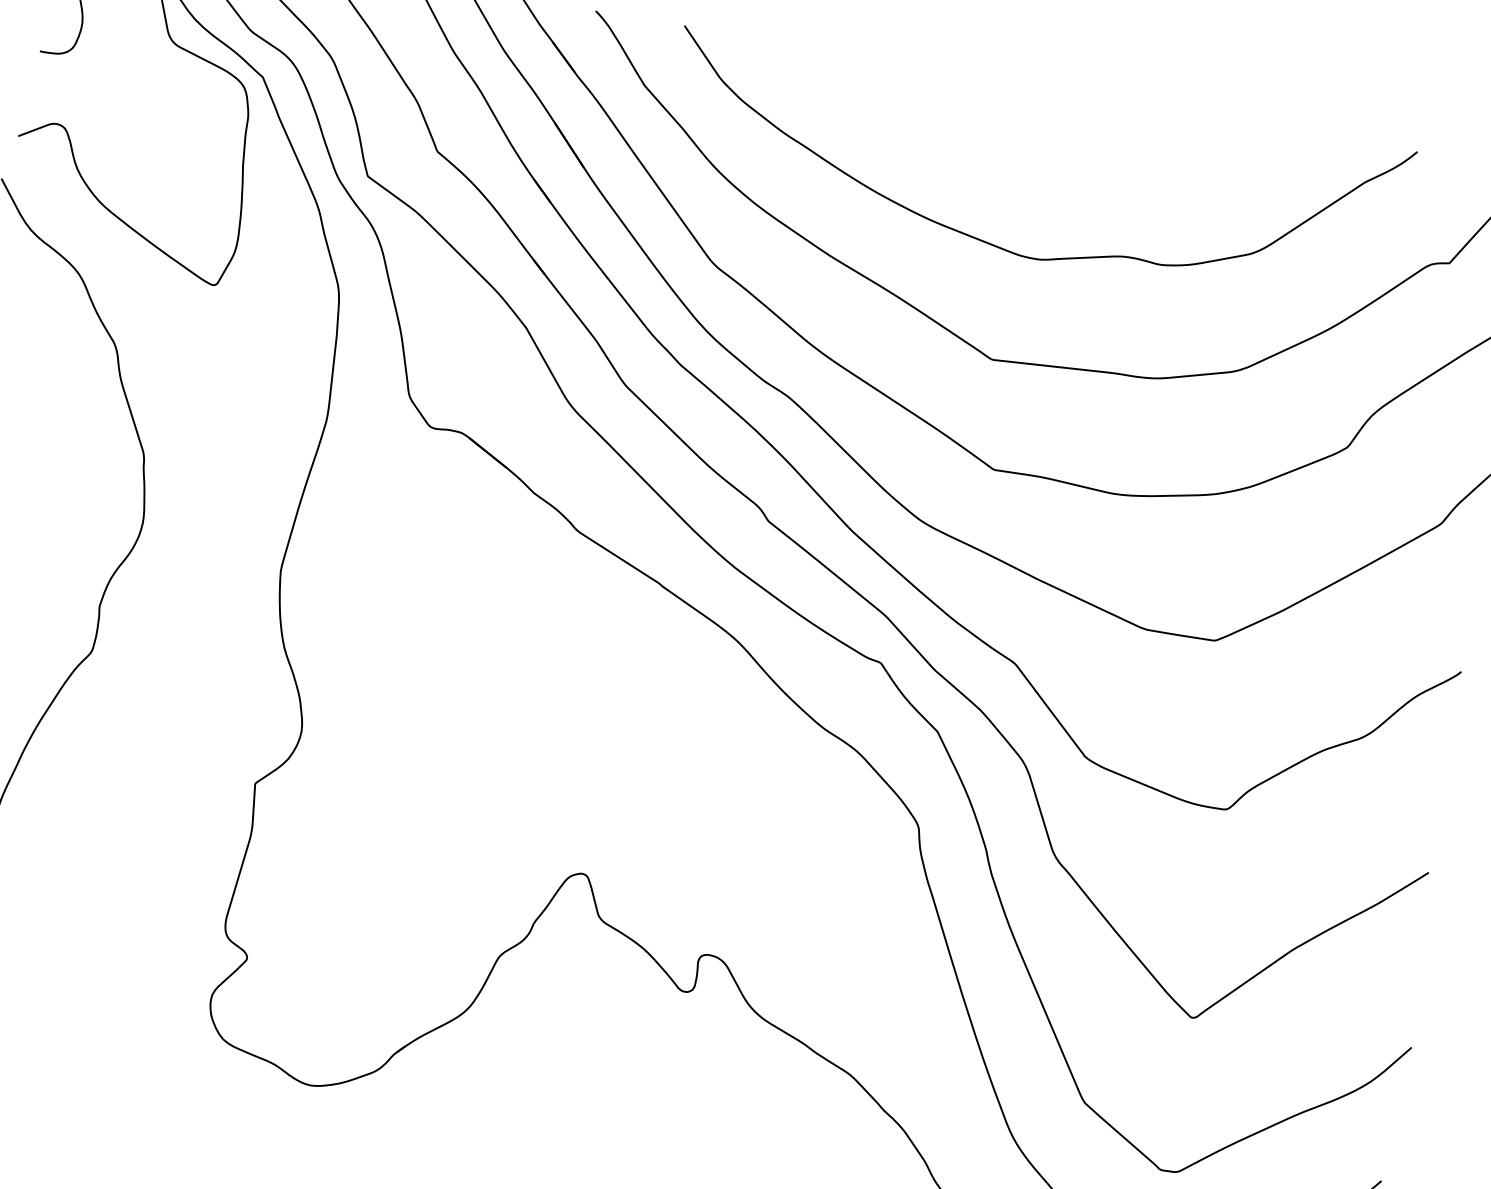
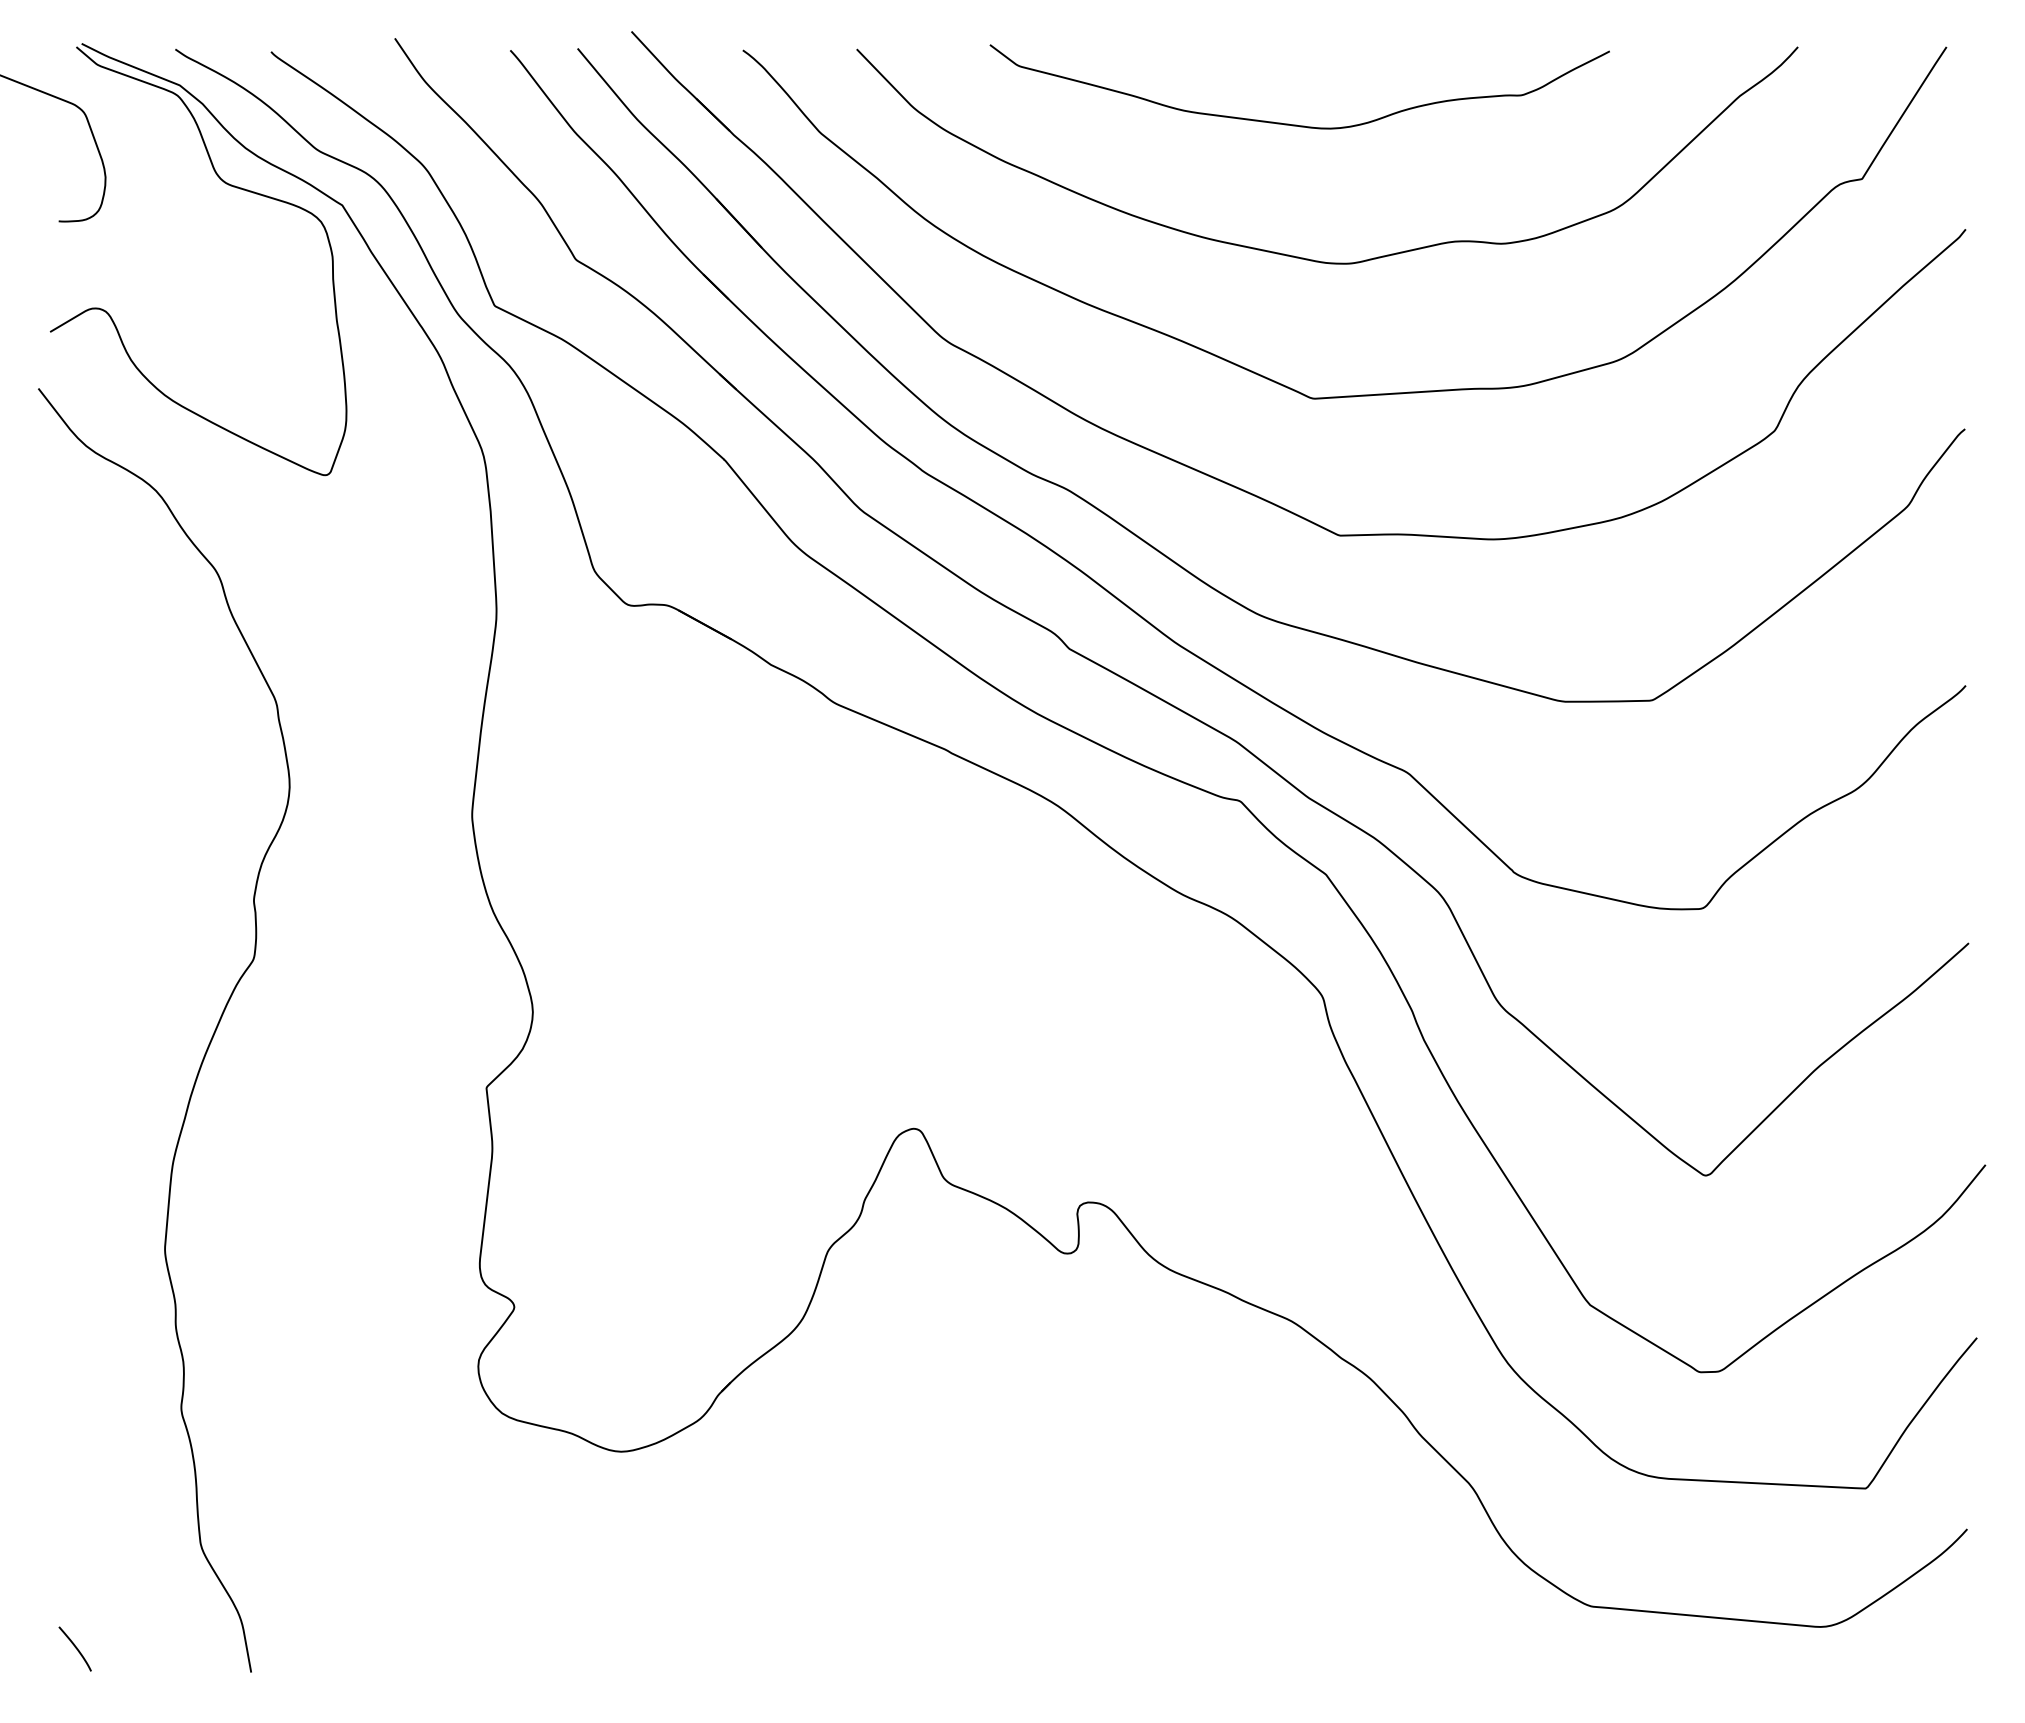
curve: (1016, 144) -> (1296, 124), added

